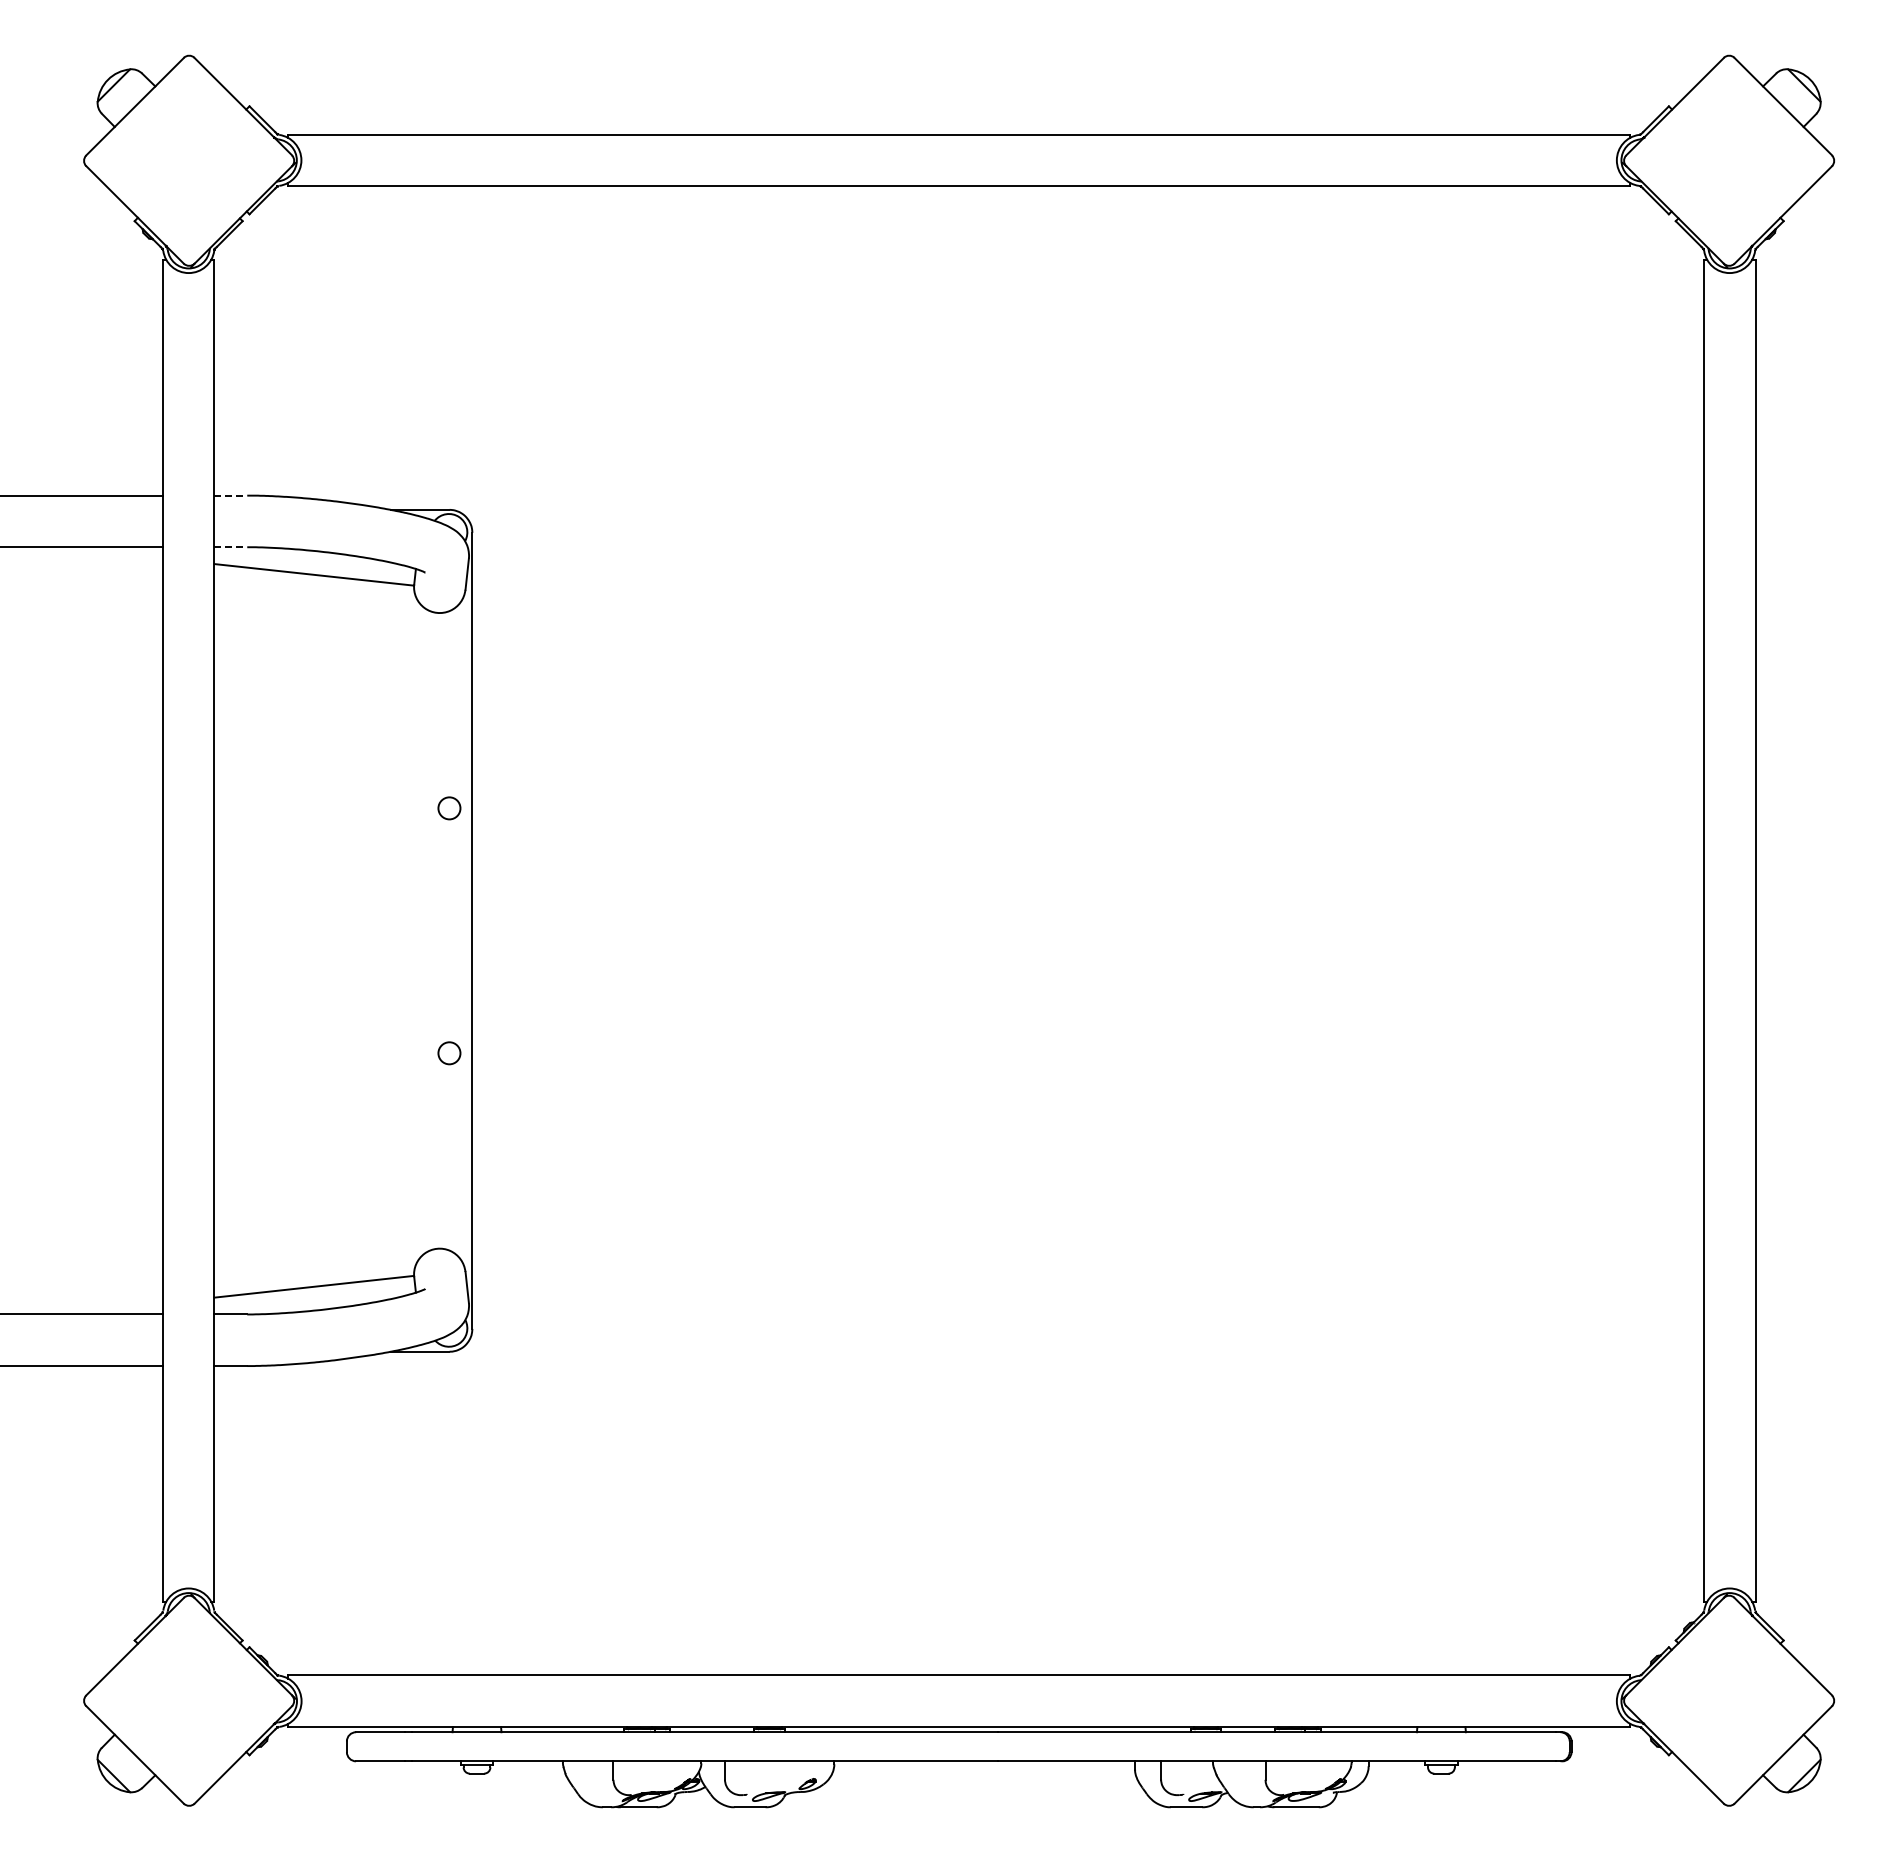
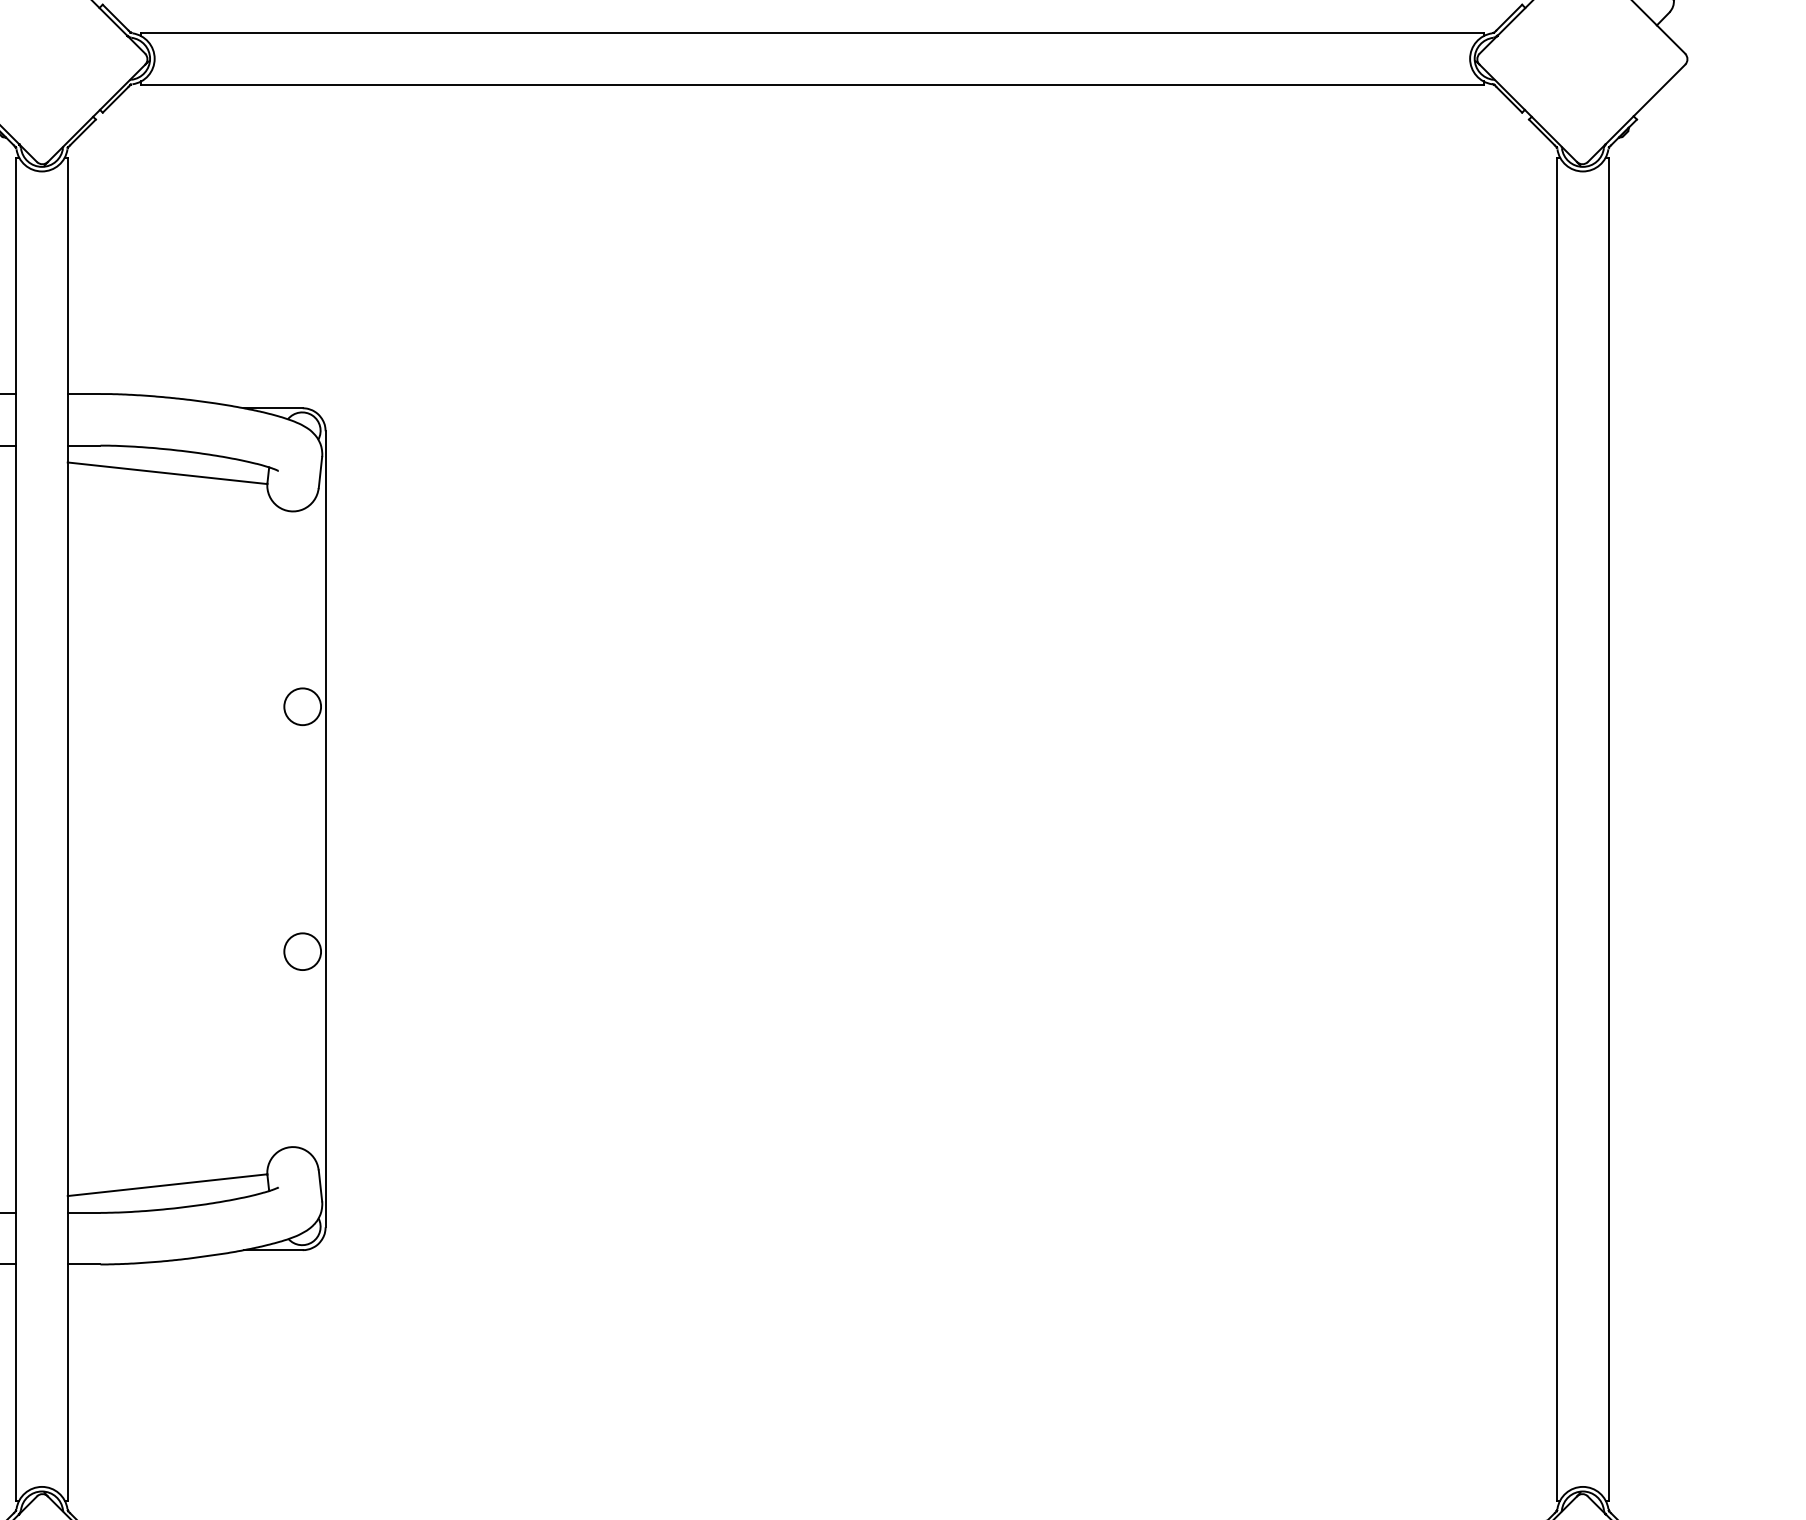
line: (231, 495) -> (84, 393), dashed -> solid
line: (231, 547) -> (84, 445), dashed -> solid
circle: (449, 808) -> (302, 706), size x1.67
circle: (449, 1052) -> (302, 950), size x1.67

